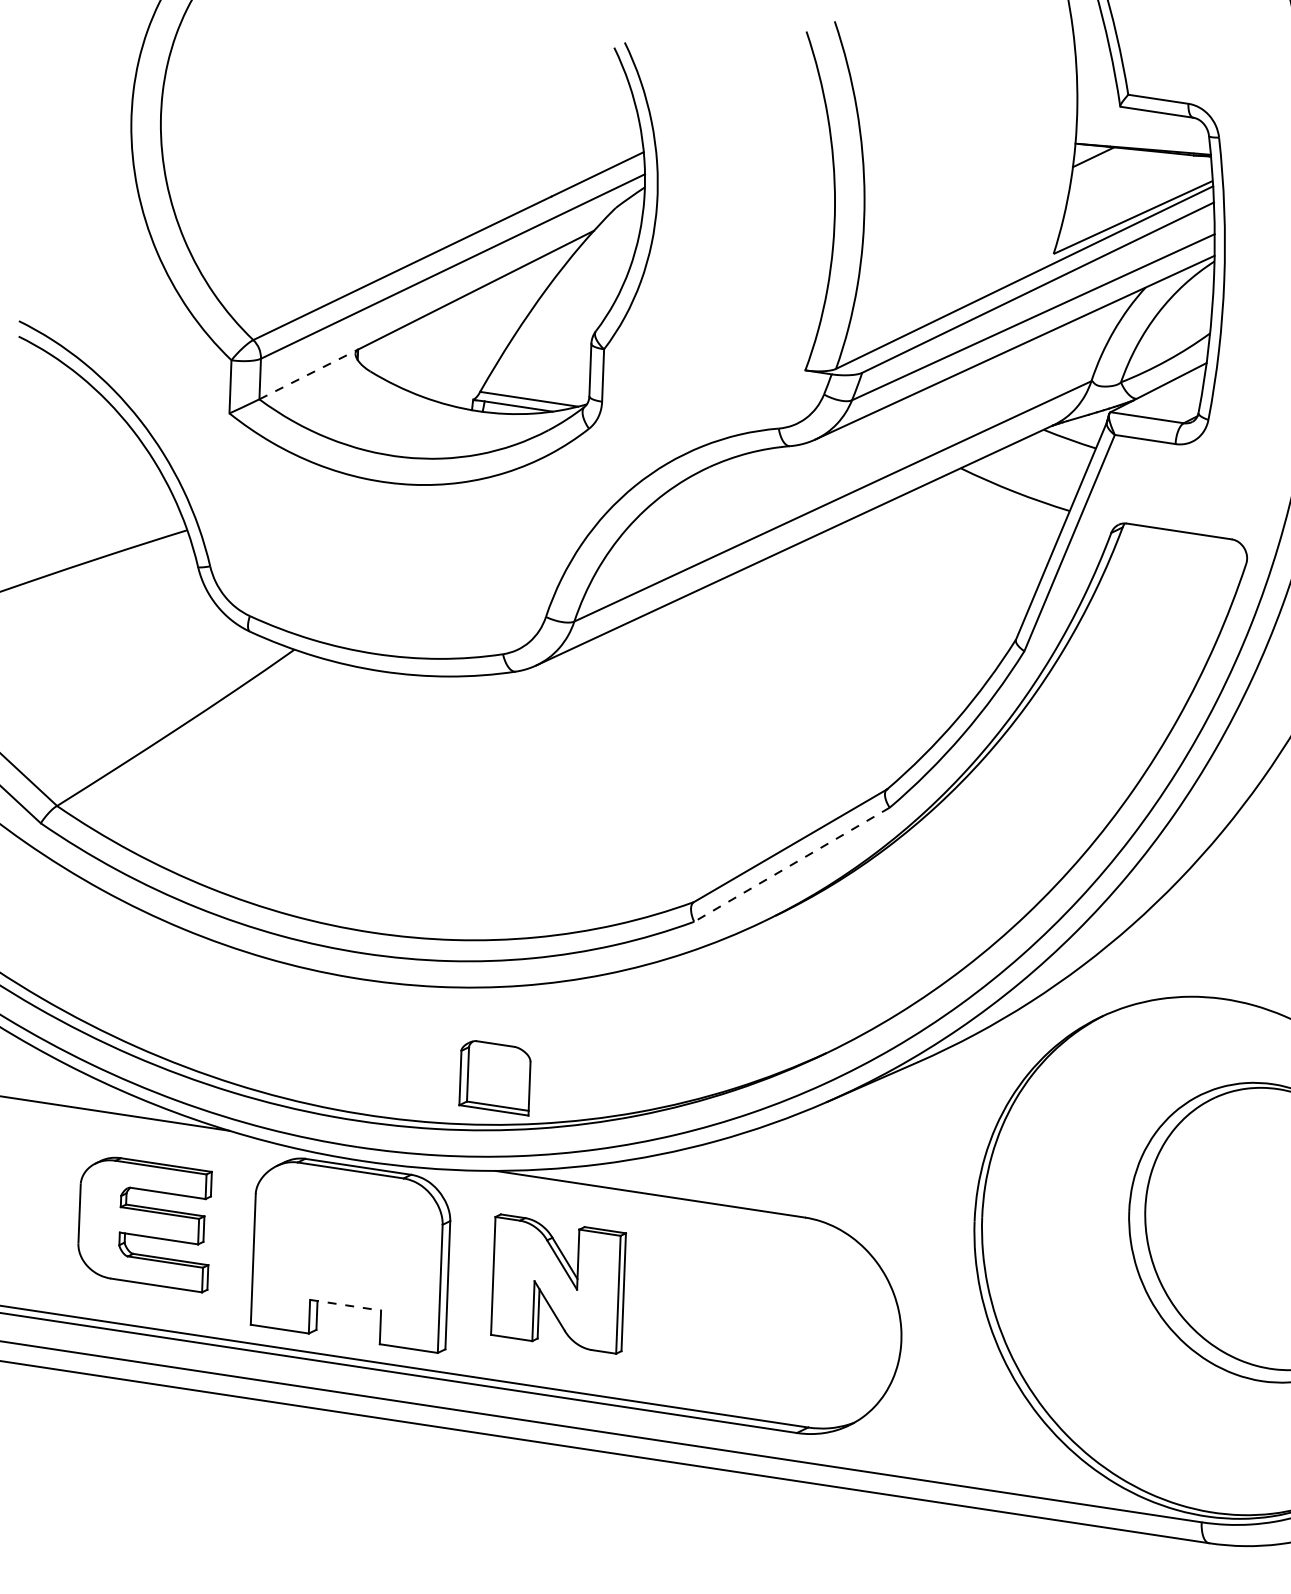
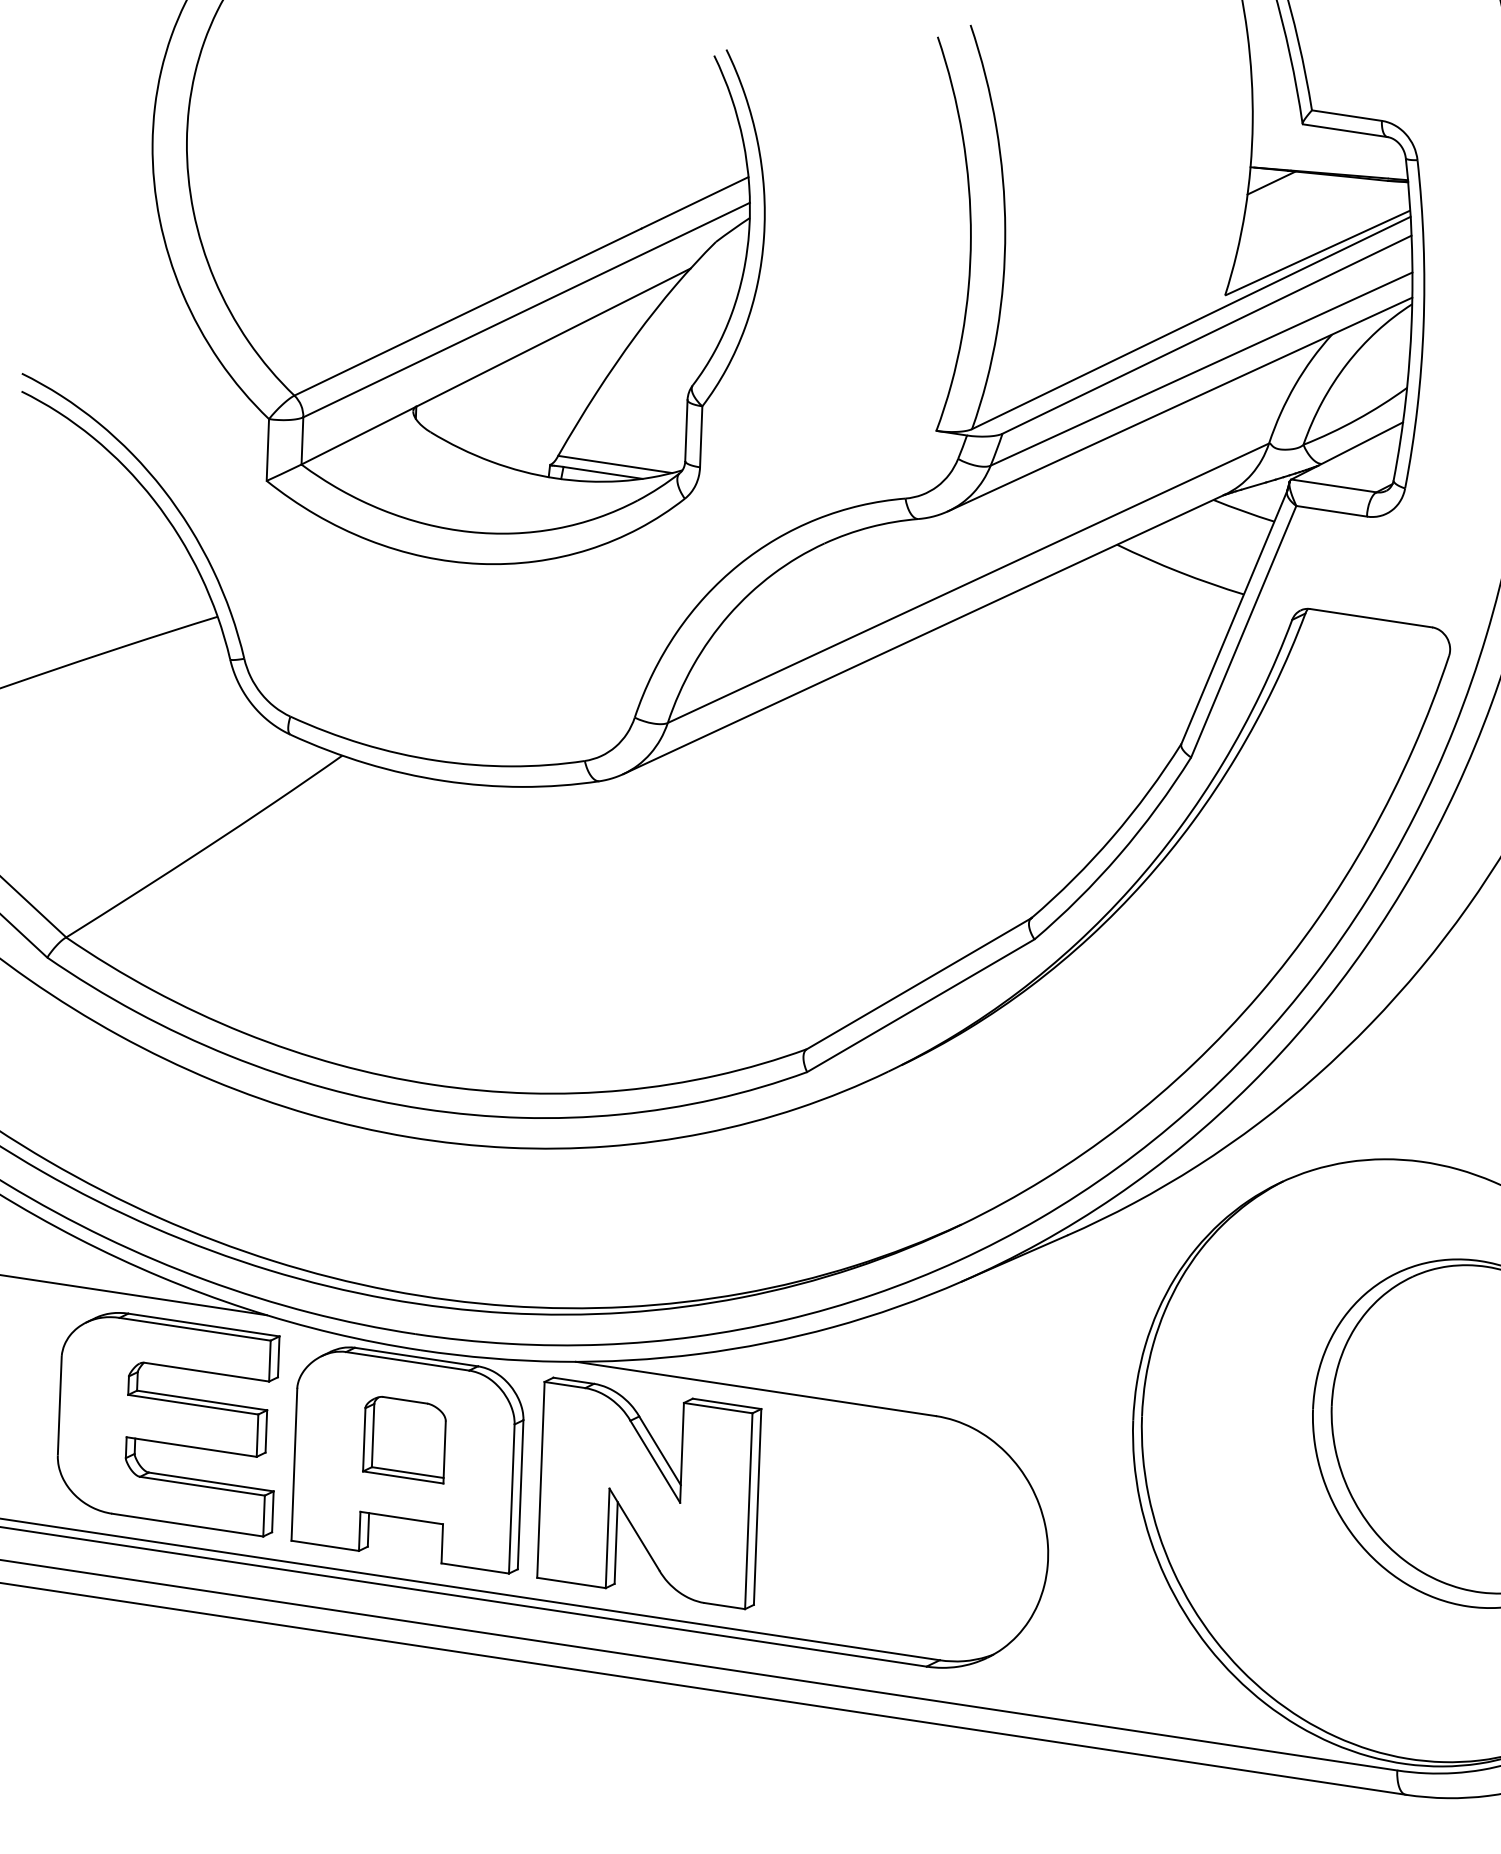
line: (309, 374) -> (359, 435), dashed -> solid
line: (791, 864) -> (920, 1005), dashed -> solid
part: (495, 1078) -> (404, 1440), moved
part: (145, 1224) -> (168, 1424), size x1.43
part: (558, 1284) -> (649, 1493), size x1.43
line: (345, 1305) -> (401, 1518), dashed -> solid

